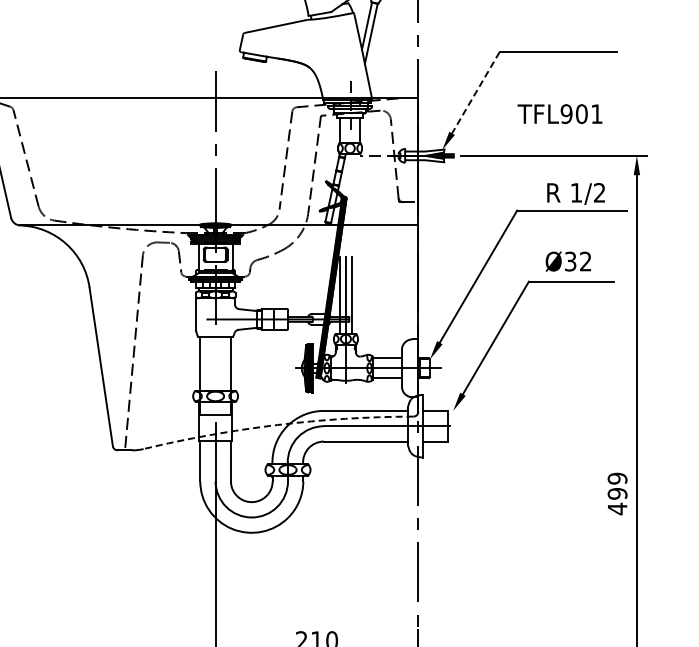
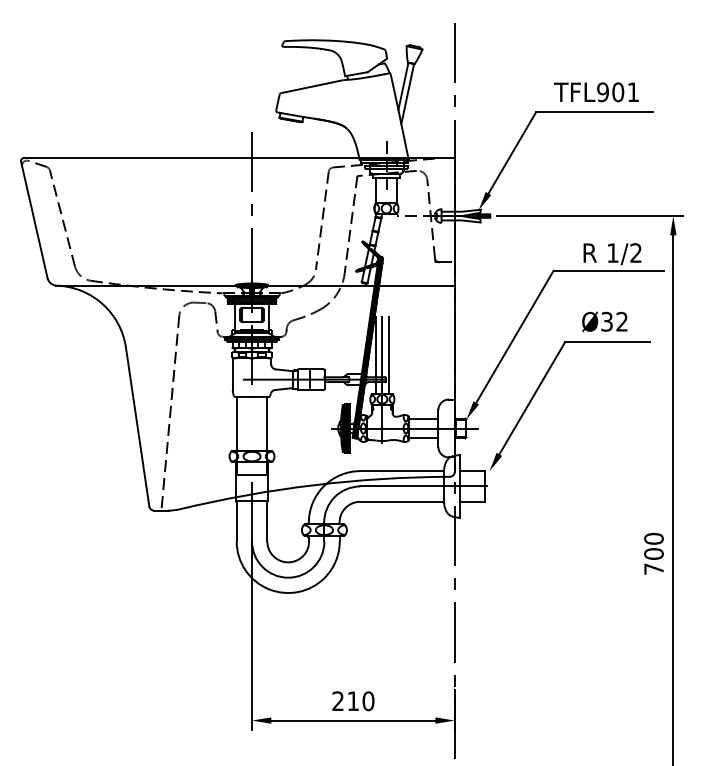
line: (476, 93) -> (512, 153), dashed -> solid
text: (560, 114) -> (596, 92), moved
arc: (278, 425) -> (314, 485), dashed -> solid
text: (617, 494) -> (653, 554), 499 -> 700

